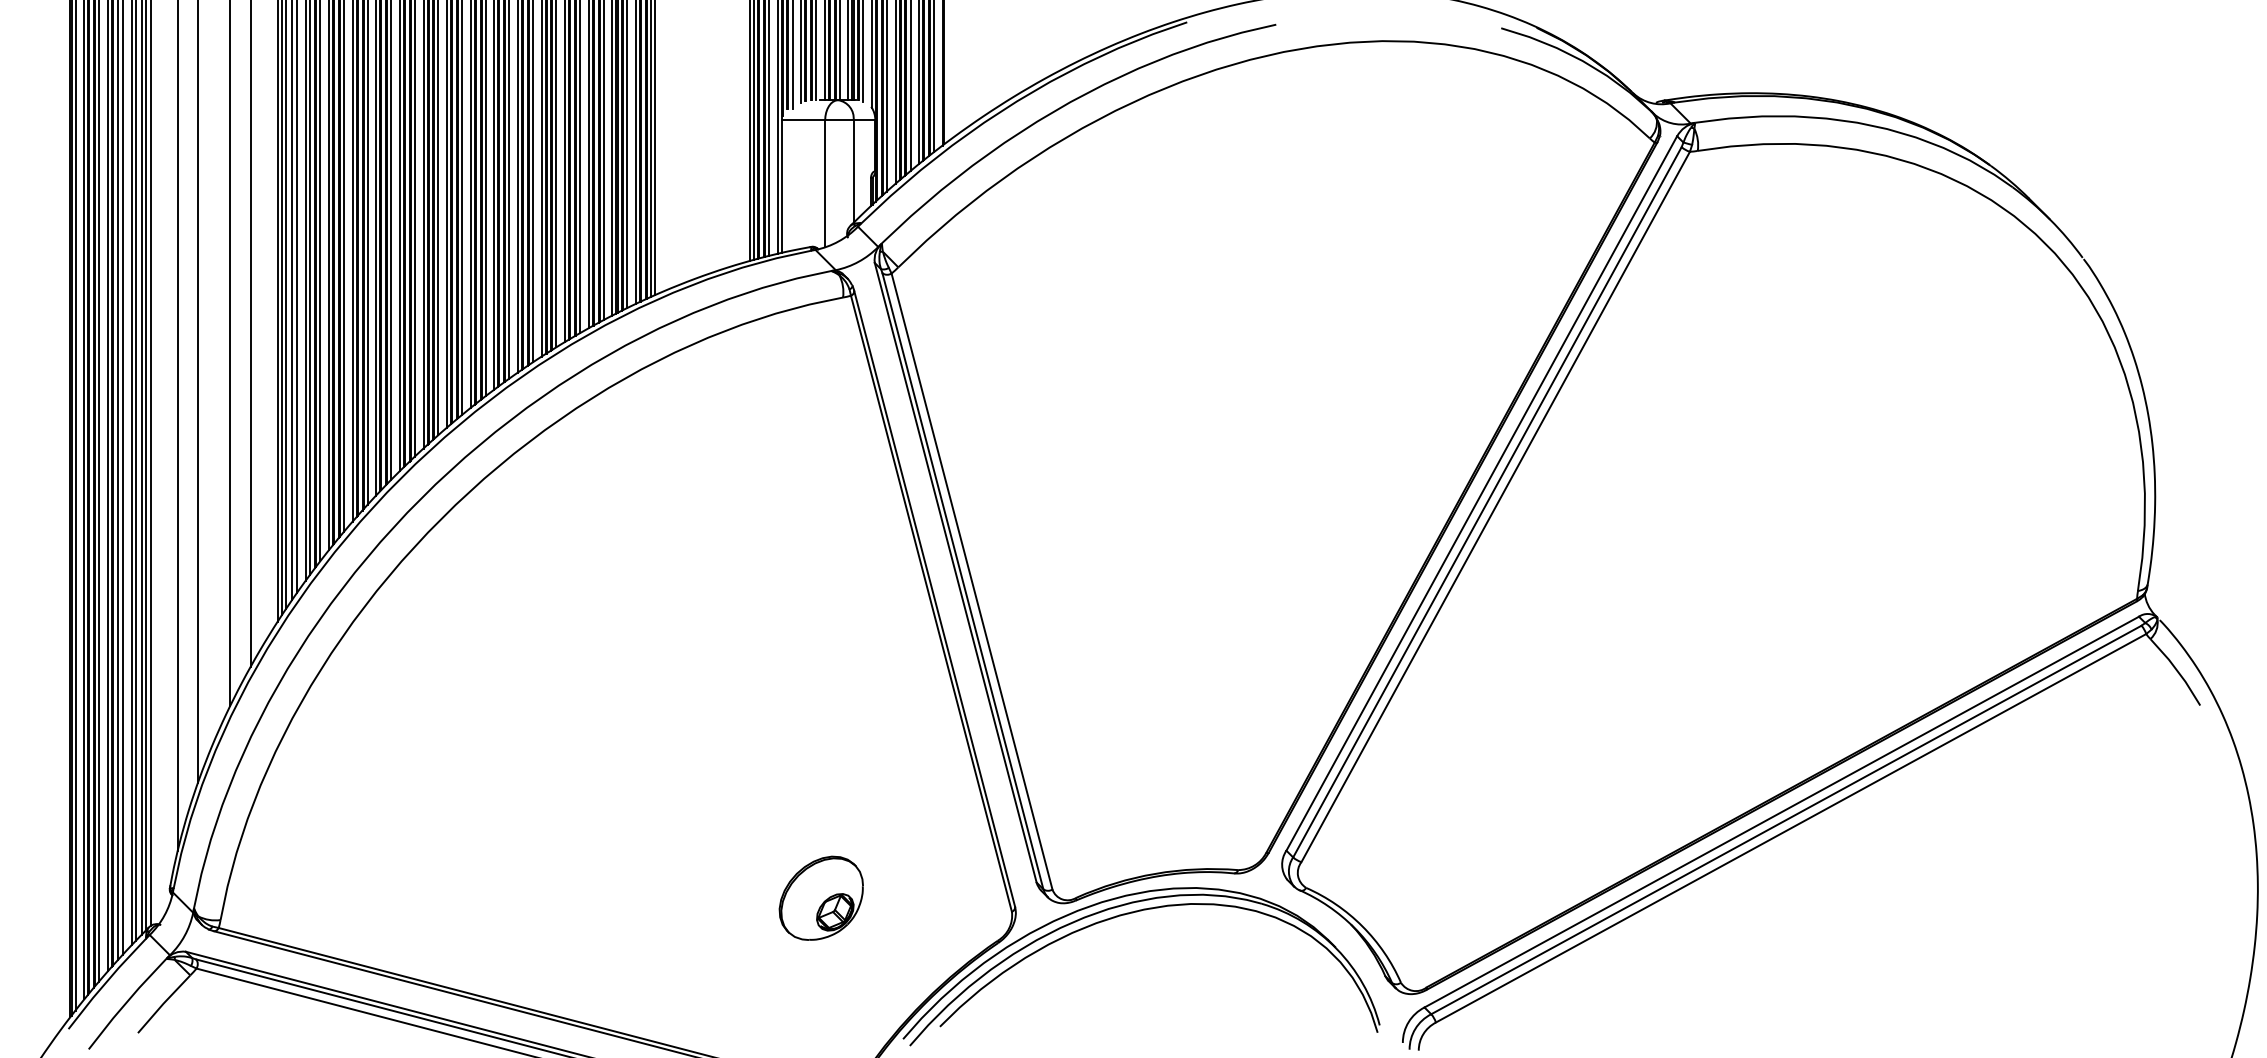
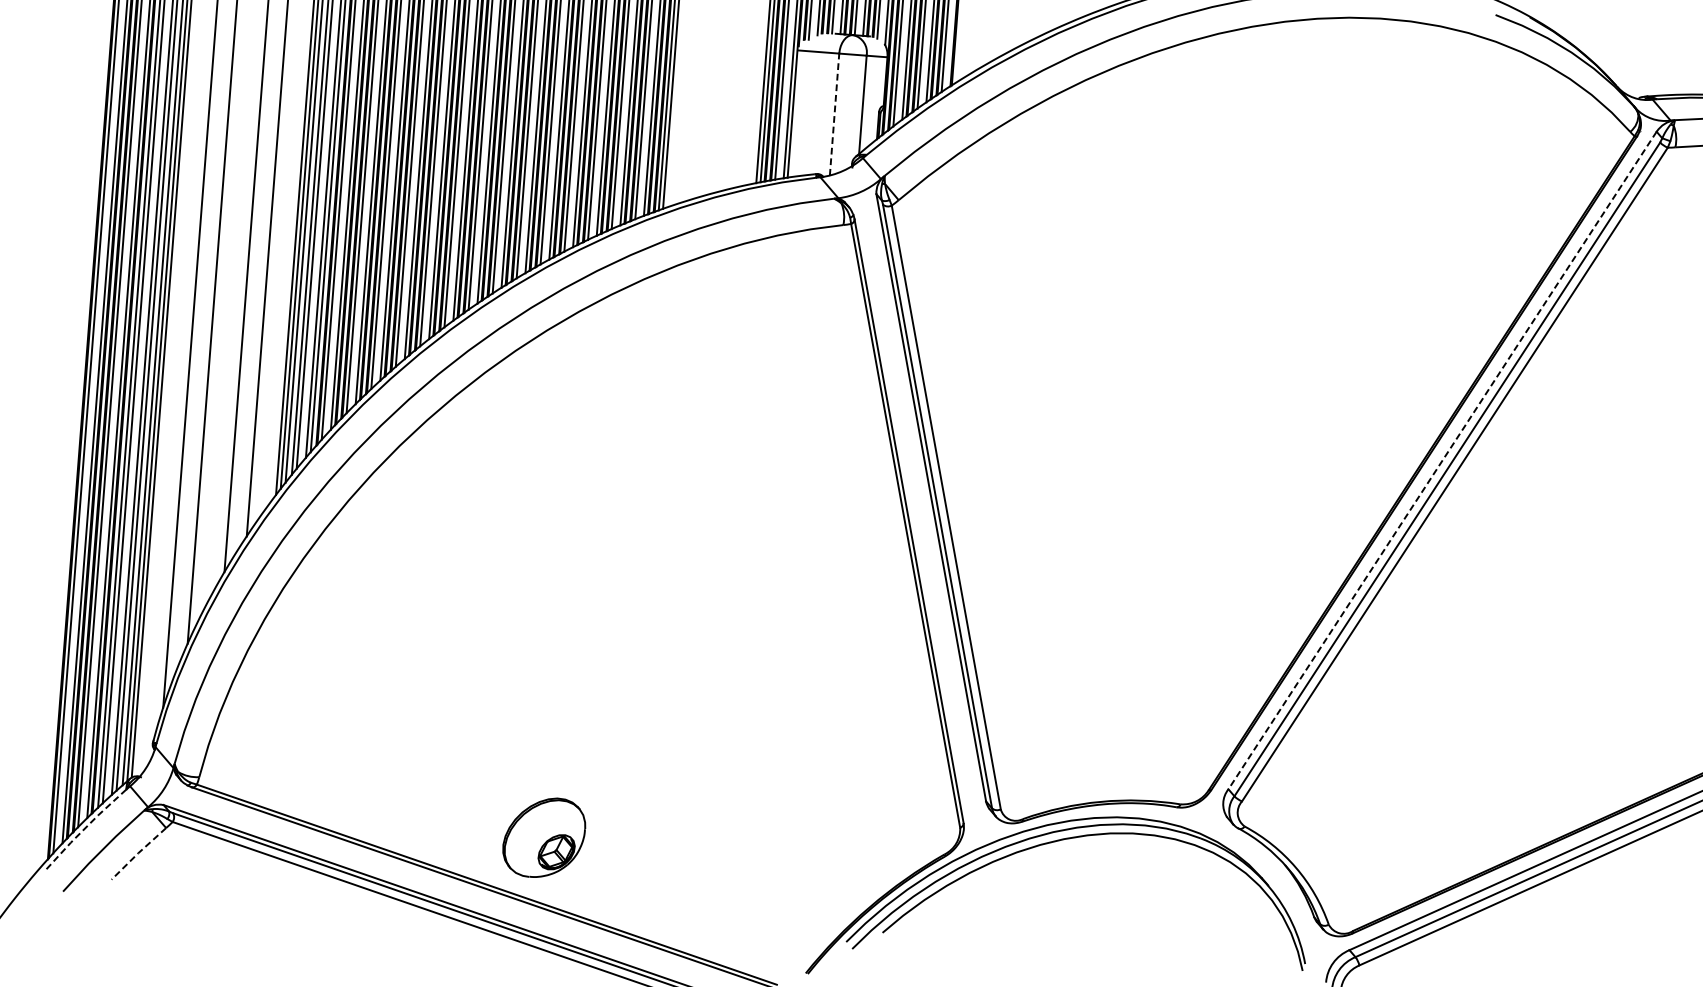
line: (825, 183) -> (834, 114), solid -> dashed
line: (1481, 493) -> (1442, 460), solid -> dashed
part: (820, 897) -> (543, 836), moved
line: (105, 982) -> (84, 828), solid -> dashed
line: (163, 1003) -> (138, 853), solid -> dashed

